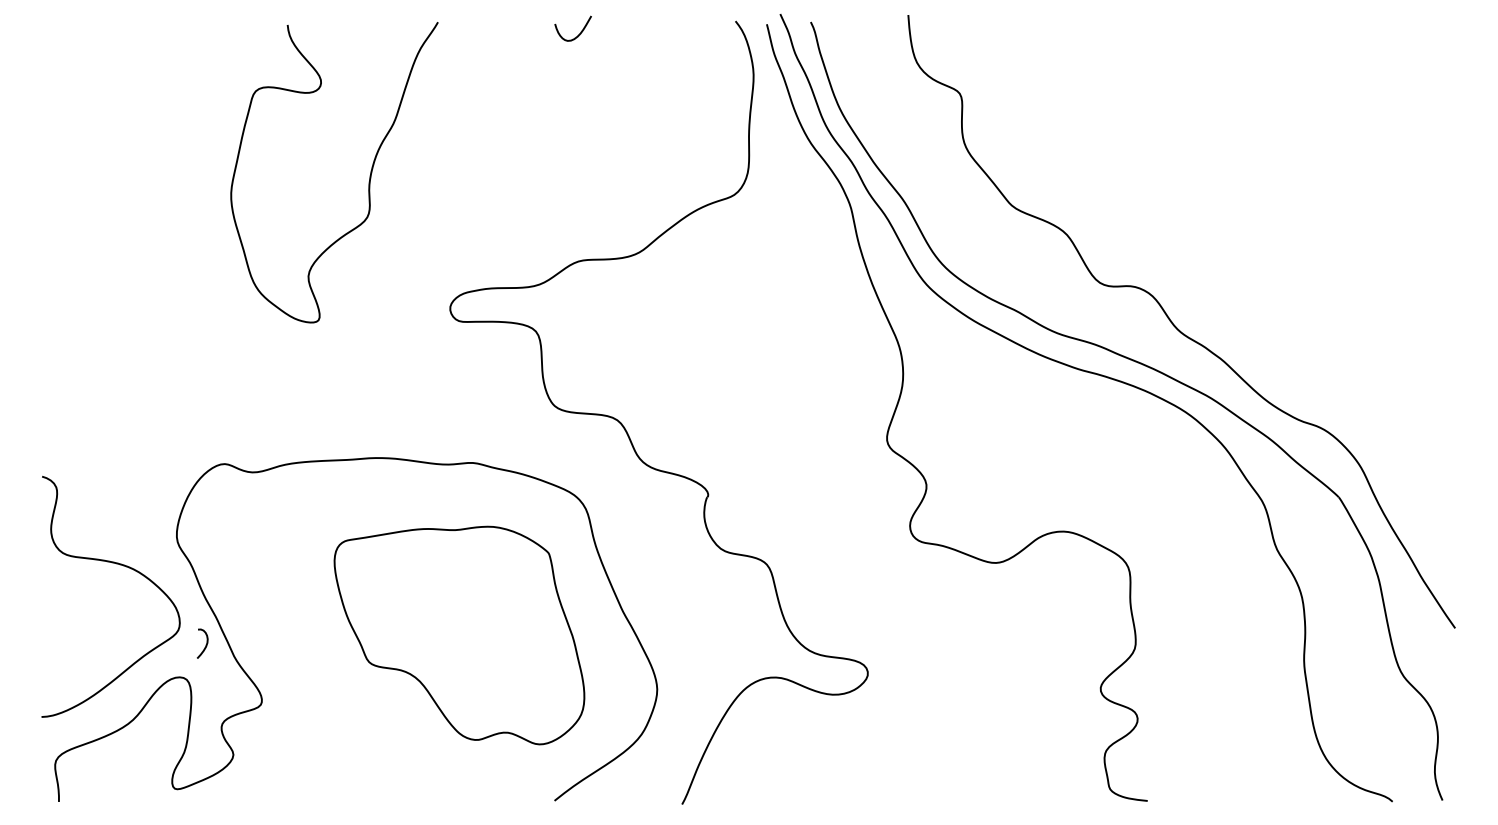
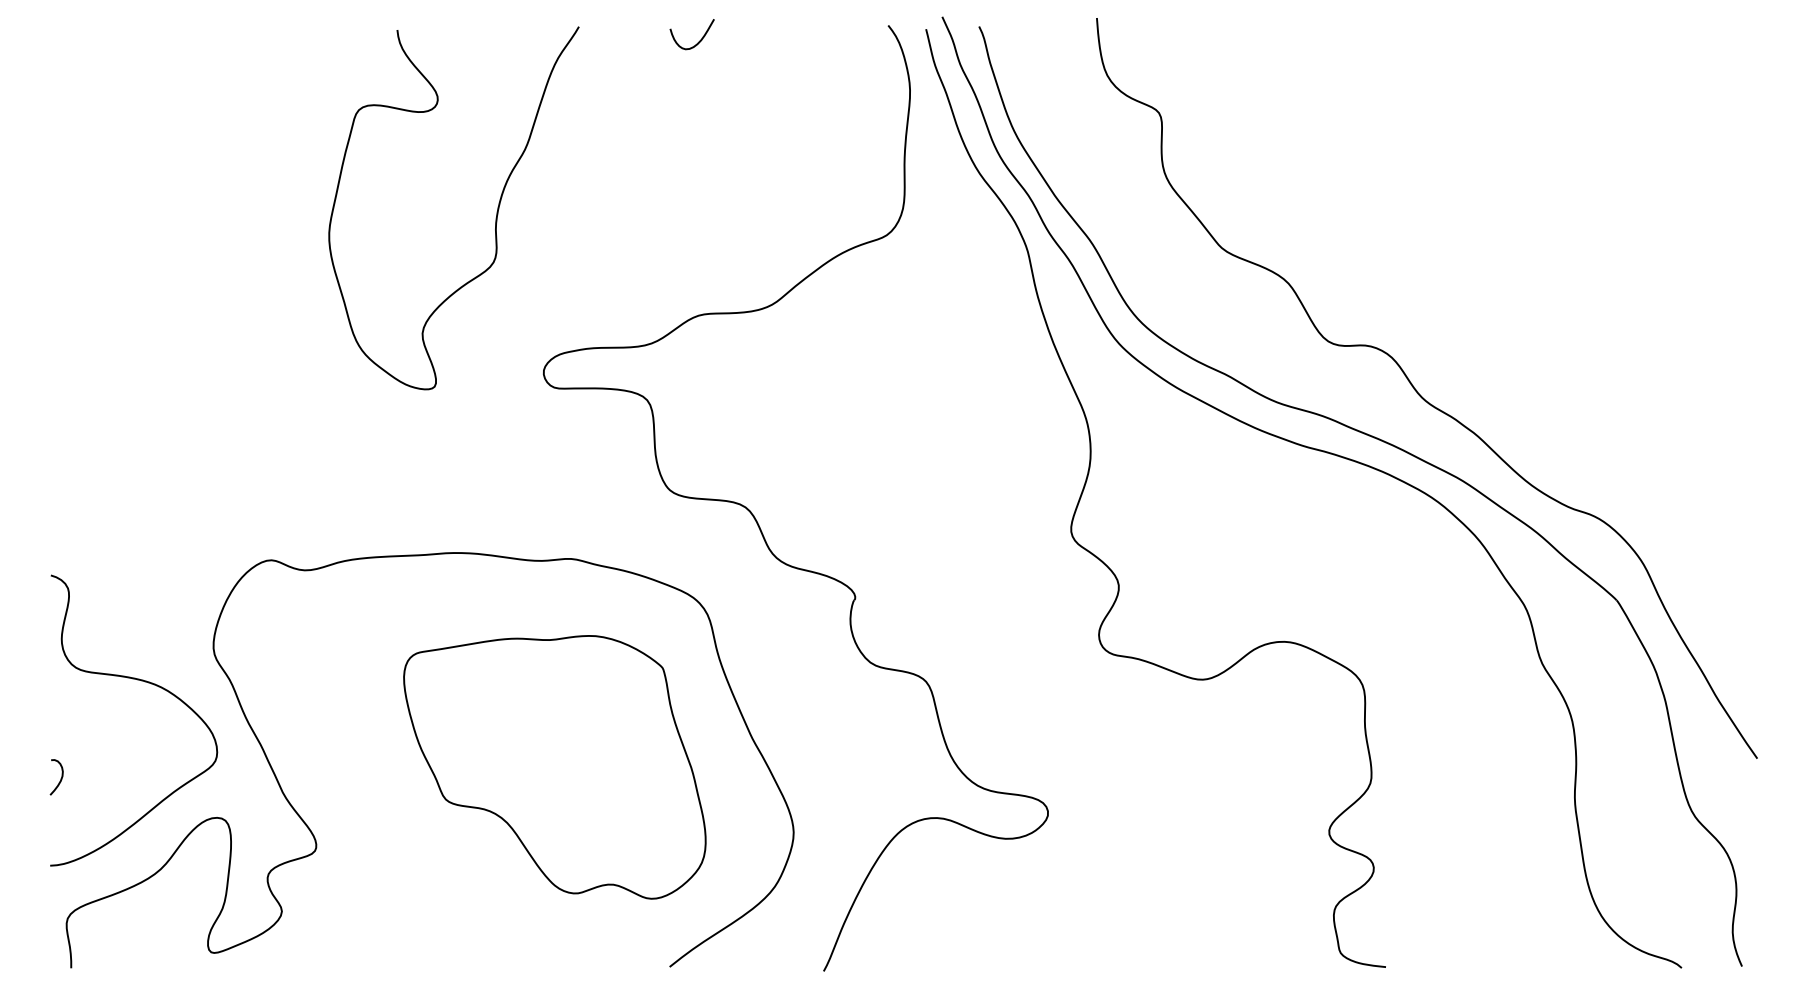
curve: (369, 175) -> (496, 211), moved
curve: (205, 644) -> (60, 778), moved

